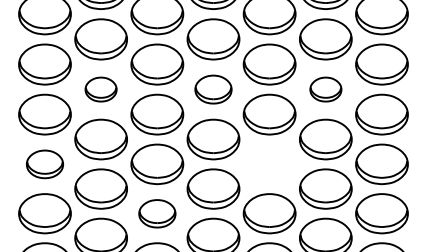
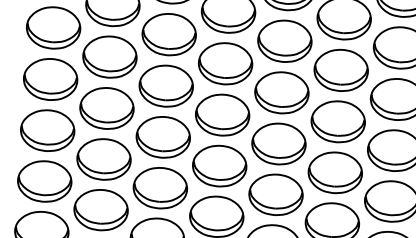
part: (100, 89) -> (109, 56), size x1.67
part: (213, 89) -> (225, 63), size x1.43
part: (325, 89) -> (340, 70), size x1.67
part: (44, 164) -> (47, 130), size x1.43
part: (269, 164) -> (278, 144), added
part: (157, 213) -> (160, 187), size x1.43

